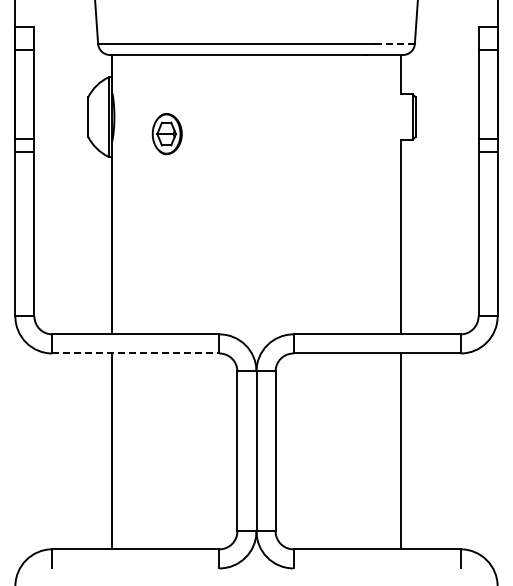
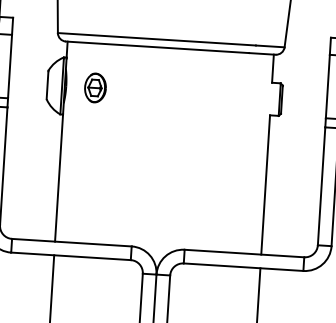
line: (395, 43) -> (270, 46), dashed -> solid
part: (166, 134) -> (94, 88), moved
line: (135, 353) -> (70, 256), dashed -> solid

